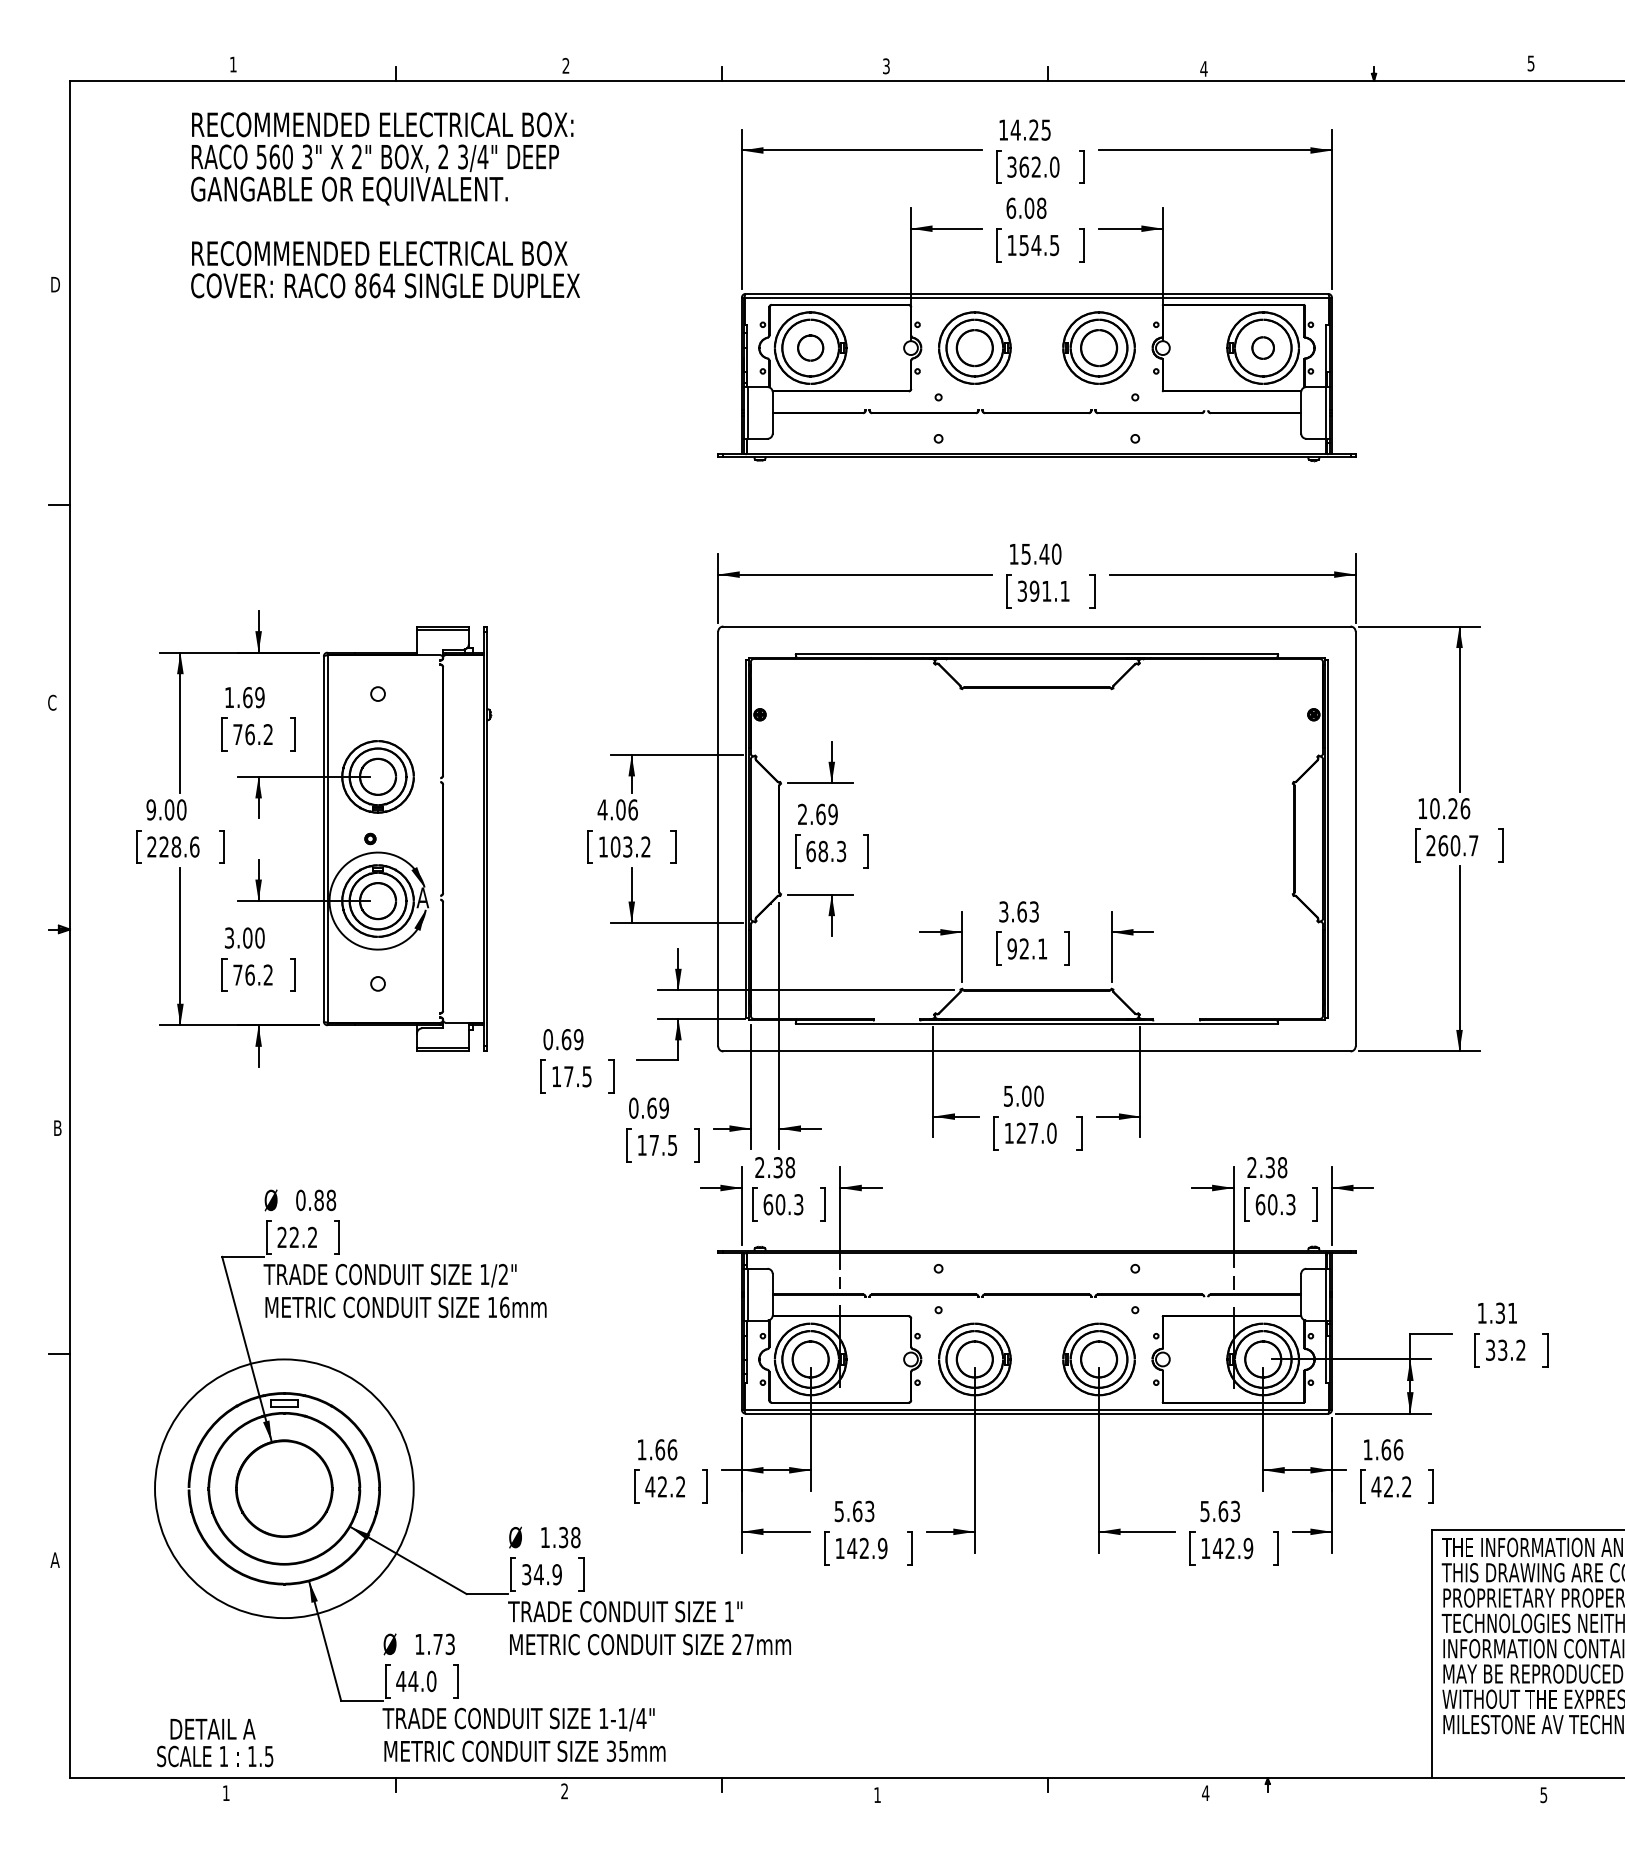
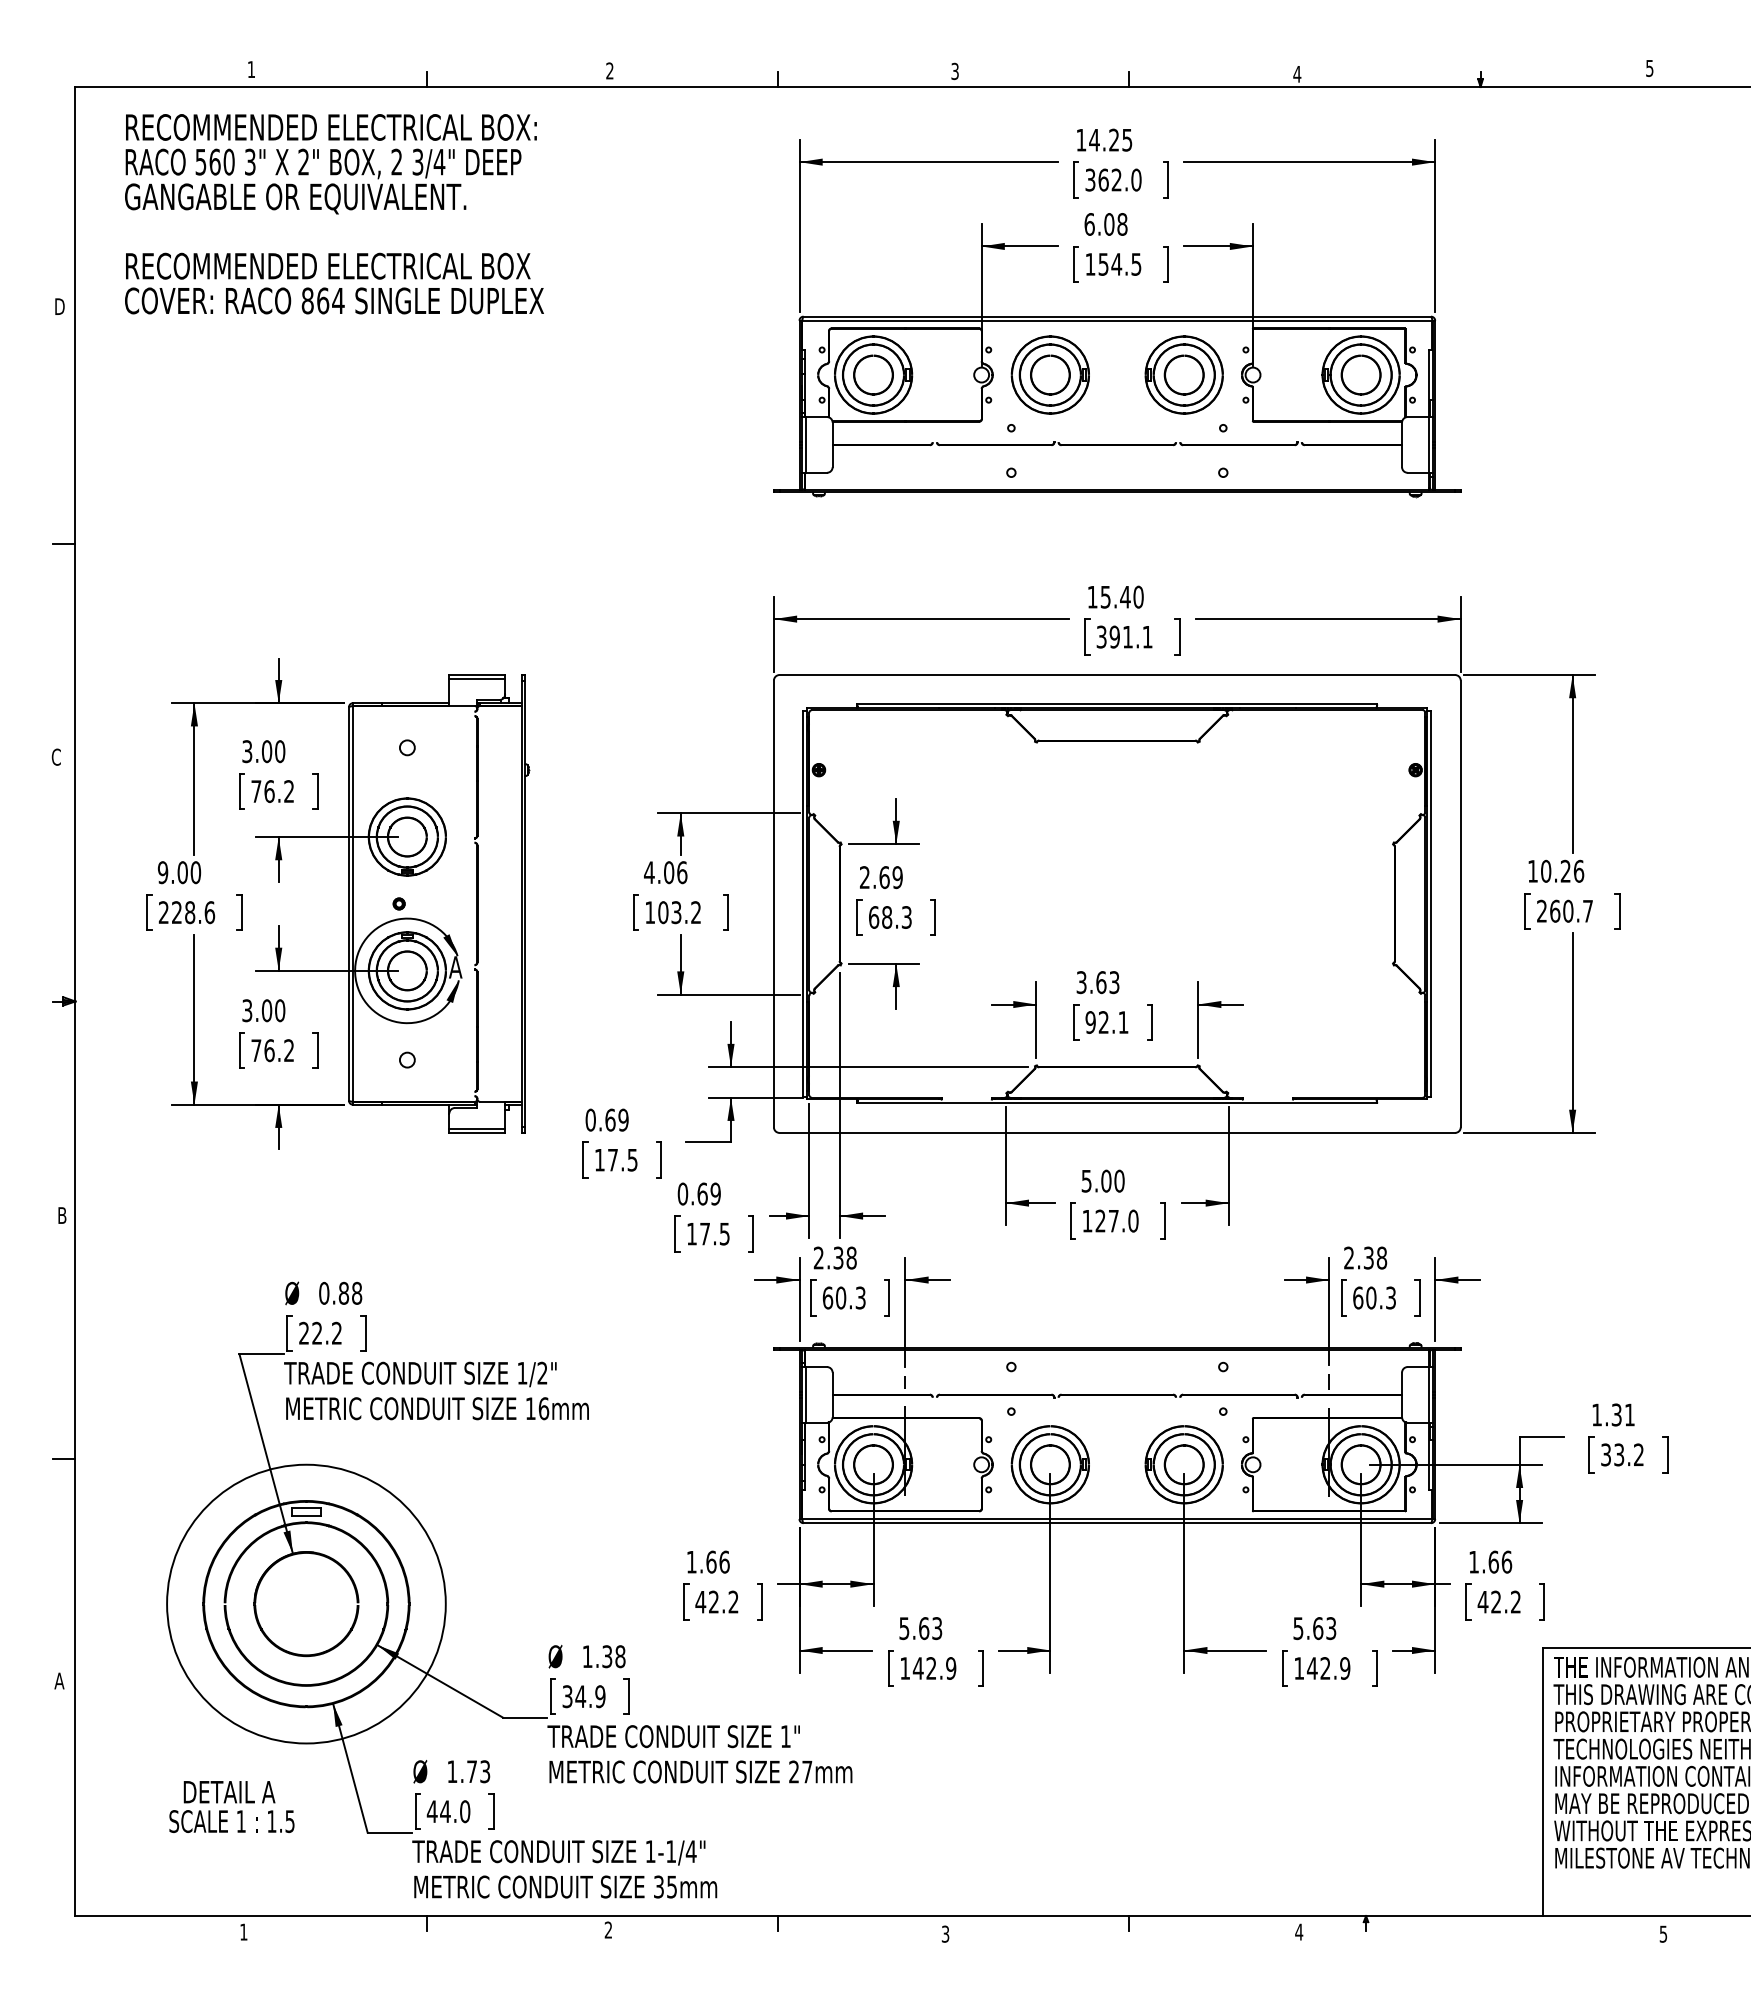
text: (385, 205) -> (334, 214), moved
part: (810, 347) -> (873, 374), size x1.43
part: (1262, 347) -> (1360, 374), size x1.67
text: (244, 697) -> (263, 751), 1.69 -> 3.00
text: (214, 1742) -> (231, 1806), moved
text: (877, 1794) -> (945, 1933), 1 -> 3

